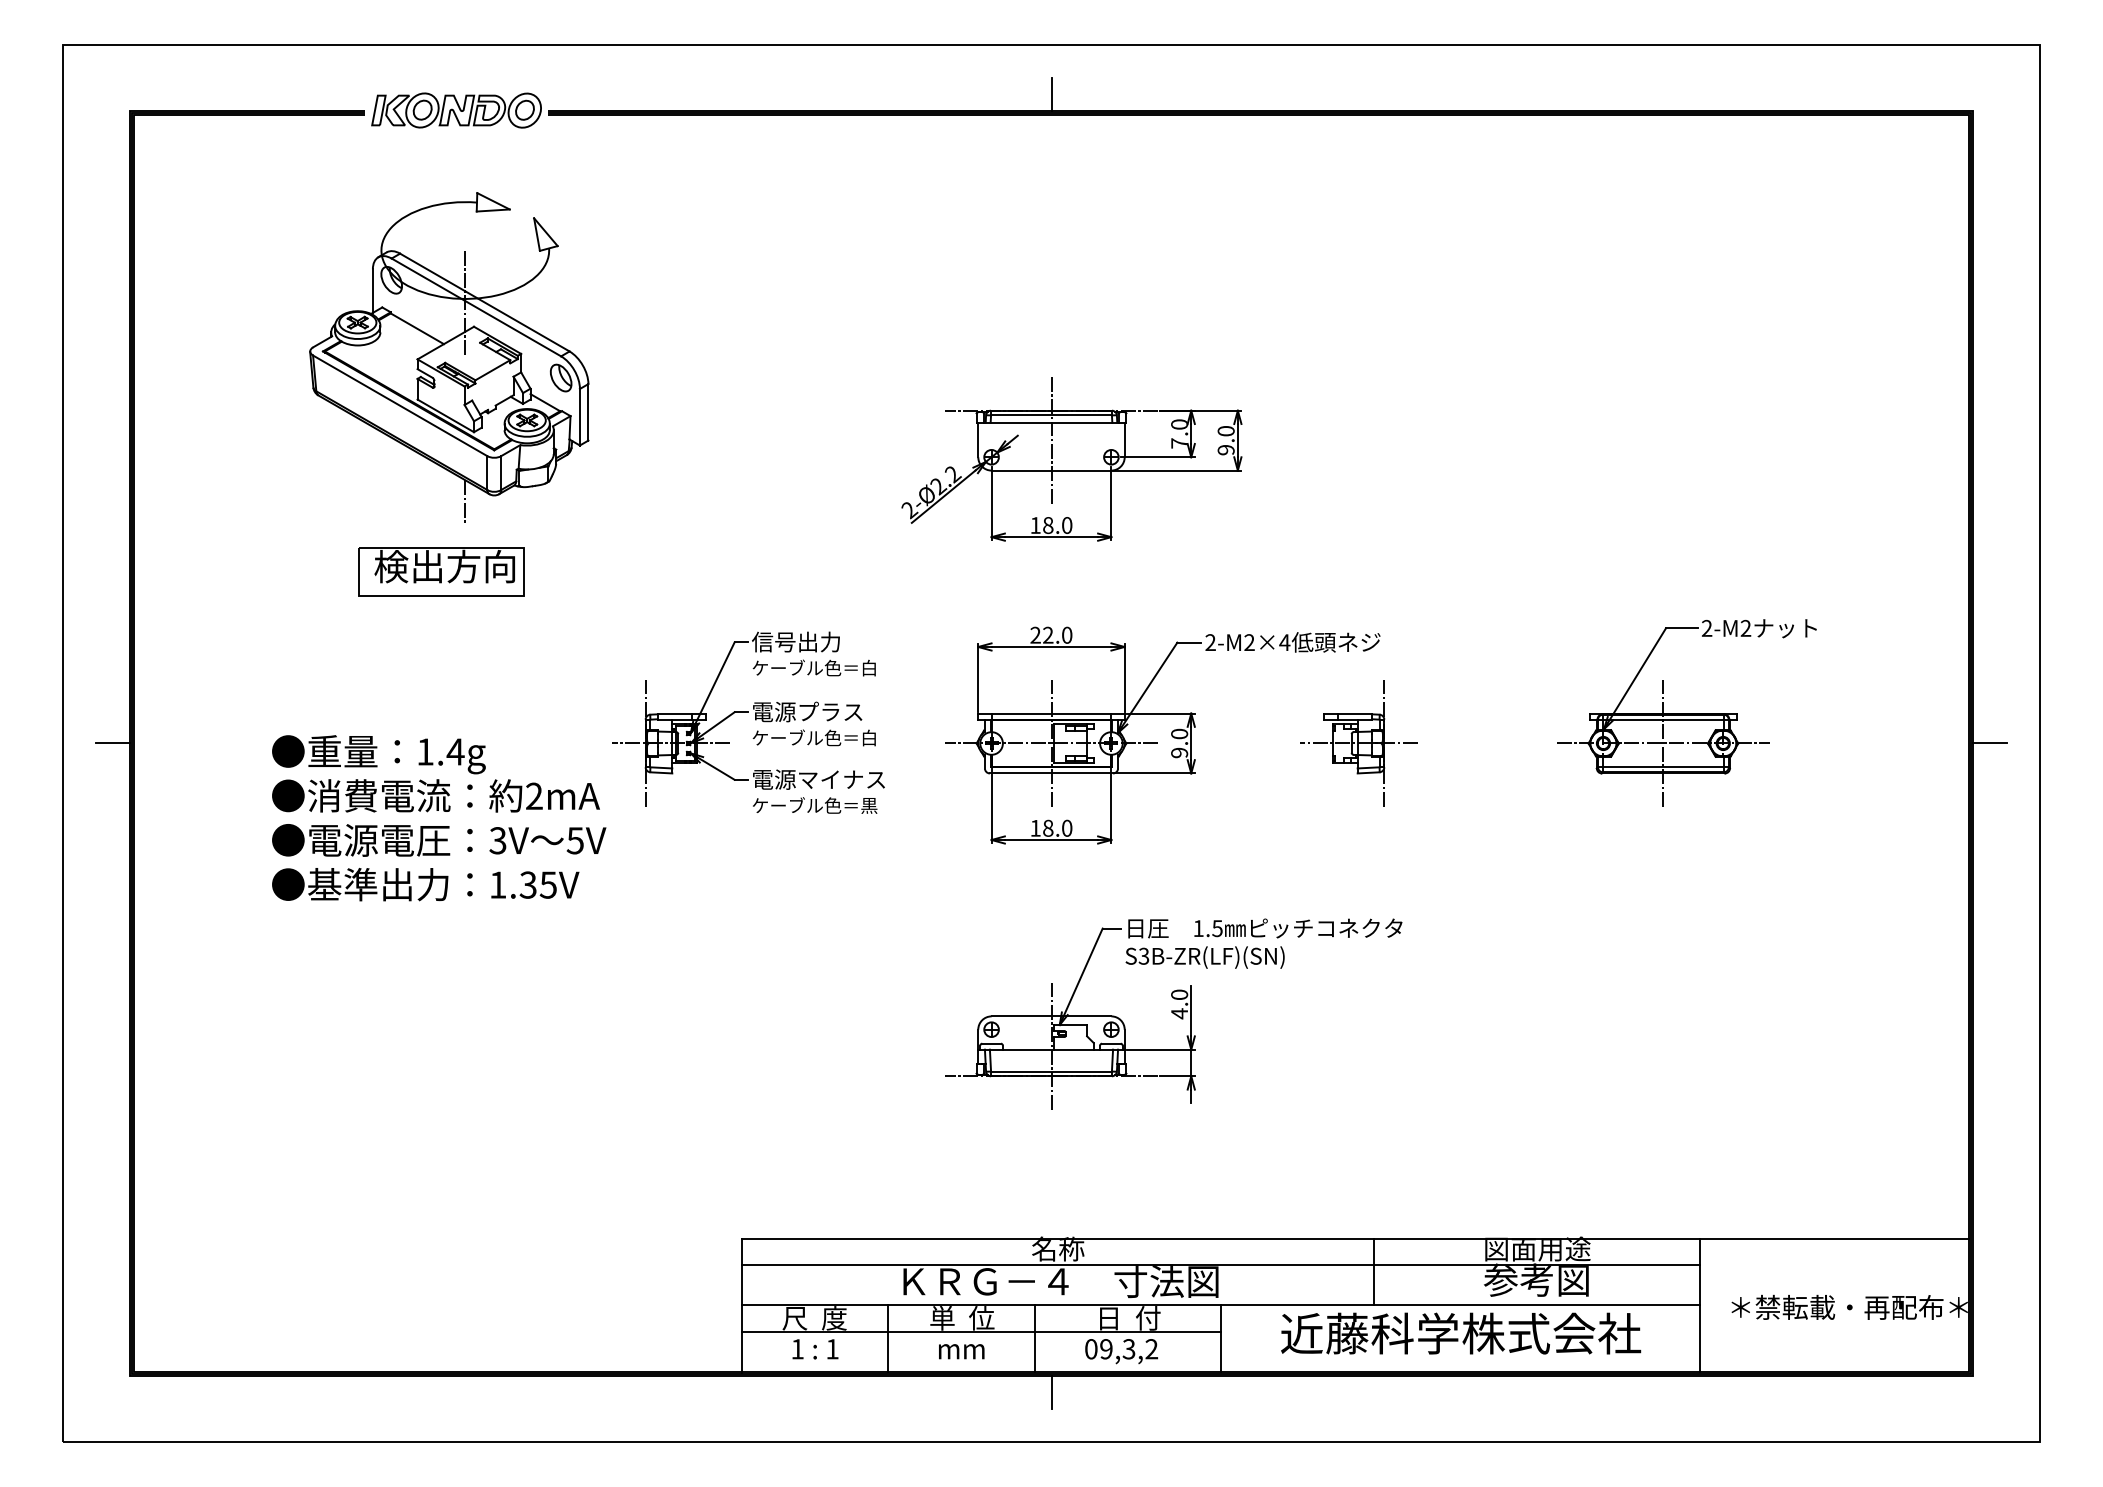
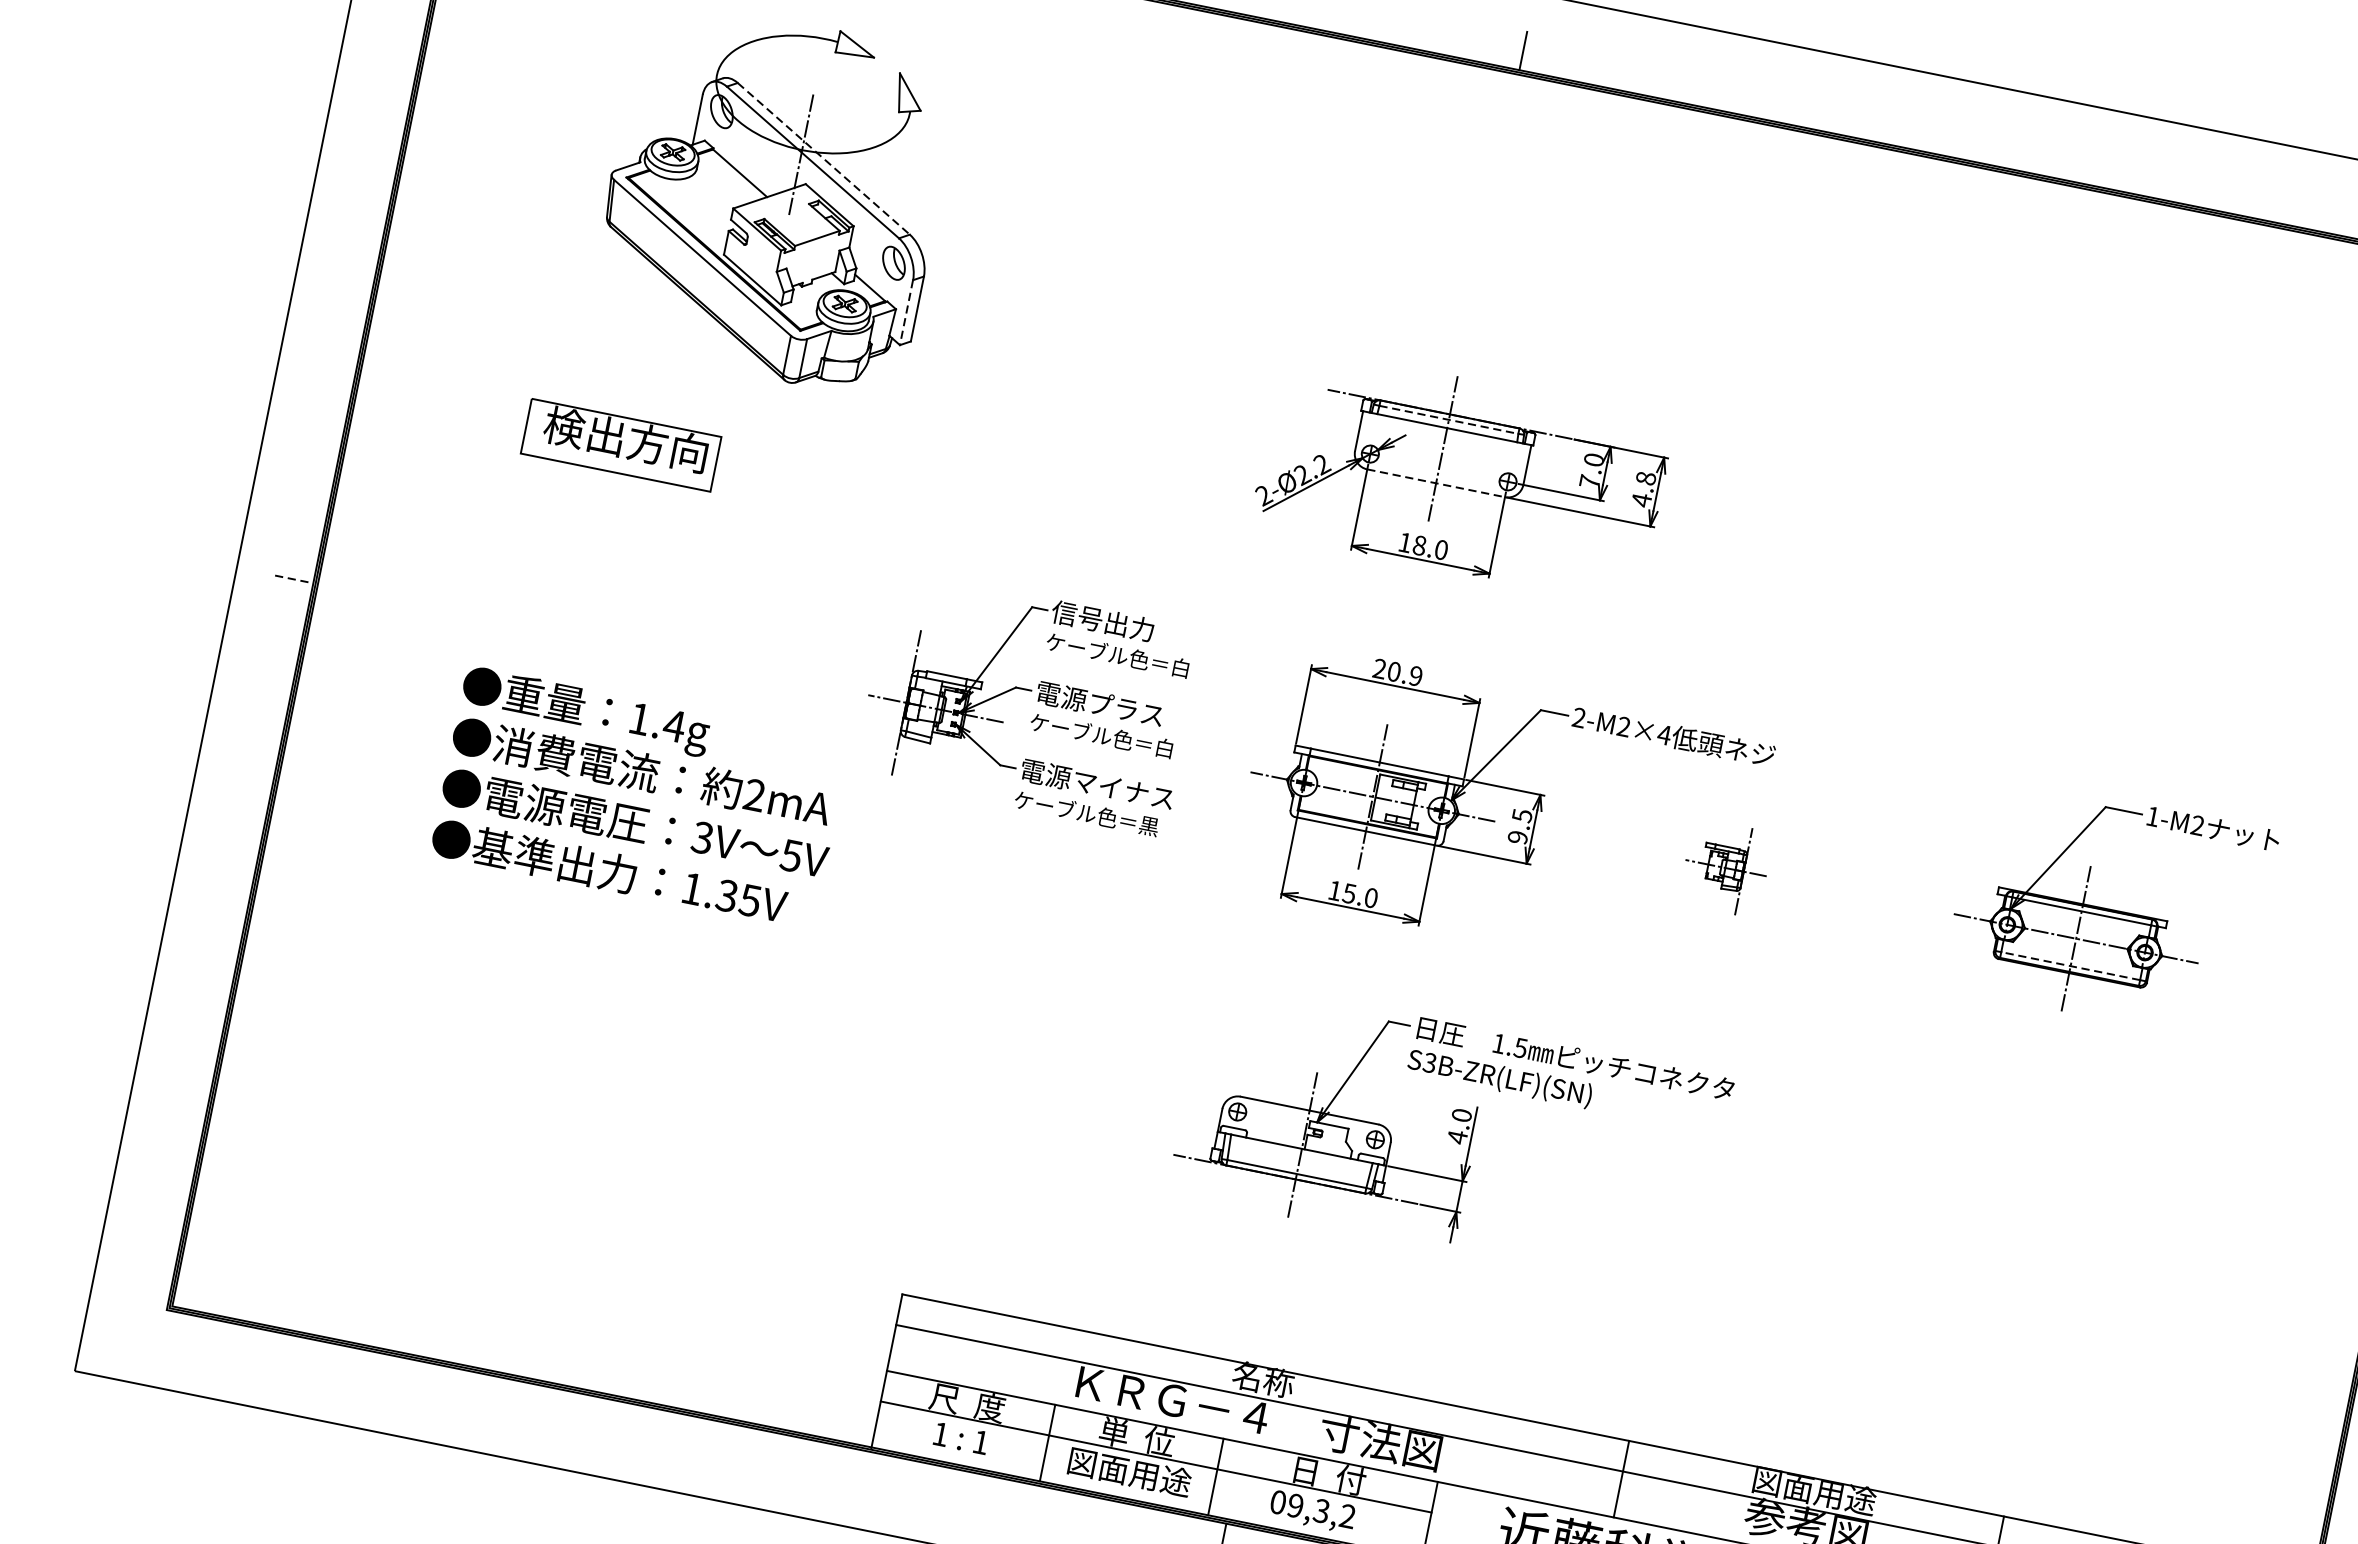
line: (484, 302) -> (823, 158), solid -> dashed
line: (1051, 415) -> (1448, 419), solid -> dashed
line: (579, 417) -> (905, 312), solid -> dashed
text: (1225, 440) -> (1643, 489), 9.0 -> 4.8
line: (1051, 470) -> (1436, 483), solid -> dashed
line: (465, 502) -> (755, 384), removed
part: (441, 571) -> (621, 444), moved
text: (1706, 627) -> (2152, 815), 2-M2 -> 1-M2
text: (1057, 634) -> (1405, 673), 22.0 -> 20.9
text: (1179, 733) -> (1522, 815), 9.0 -> 9.5
line: (113, 743) -> (294, 579), solid -> dashed
part: (1358, 743) -> (1725, 868), size x0.6
line: (1662, 767) -> (2069, 966), solid -> dashed
text: (439, 818) -> (640, 798), moved
text: (1047, 827) -> (1348, 892), 18.0 -> 15.0
text: (961, 1348) -> (1129, 1471), mm -> 図面用途

